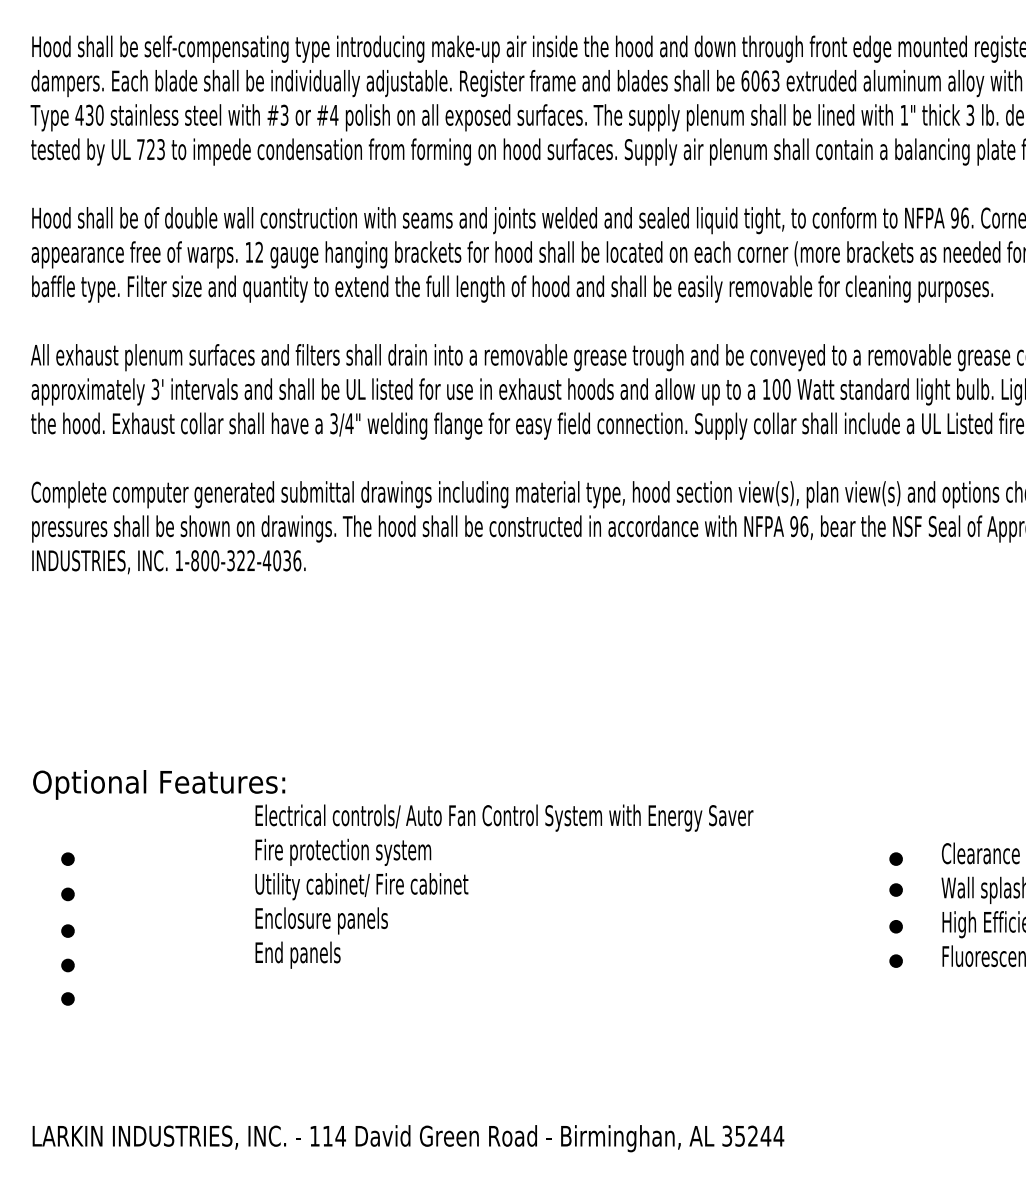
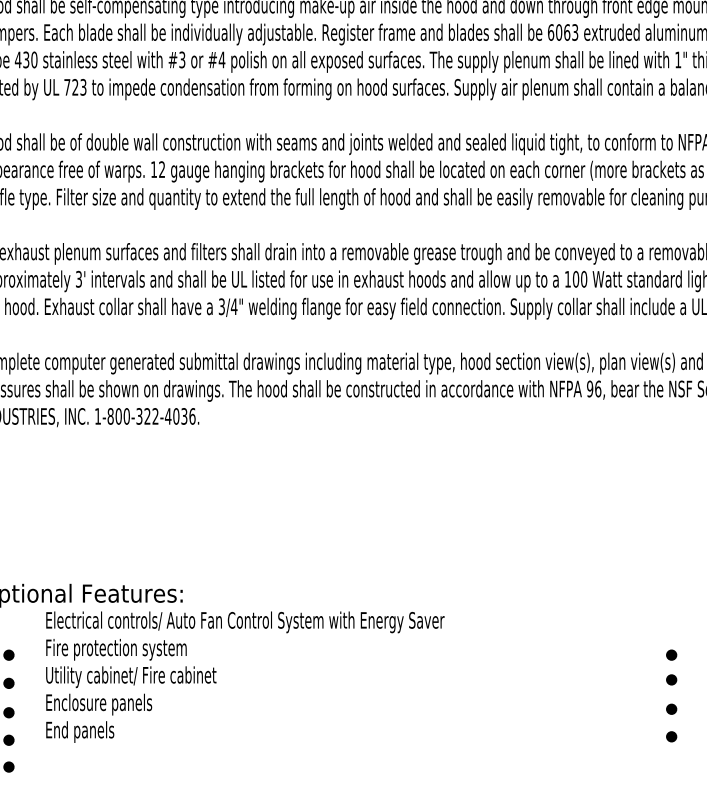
text: (504, 886) -> (245, 677), moved

